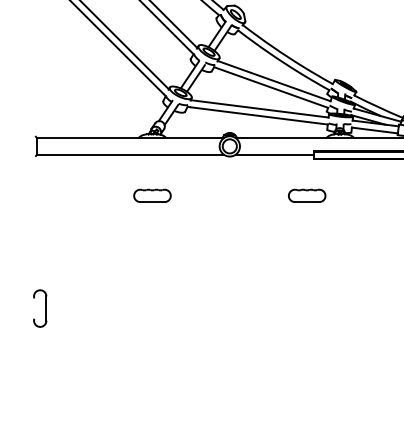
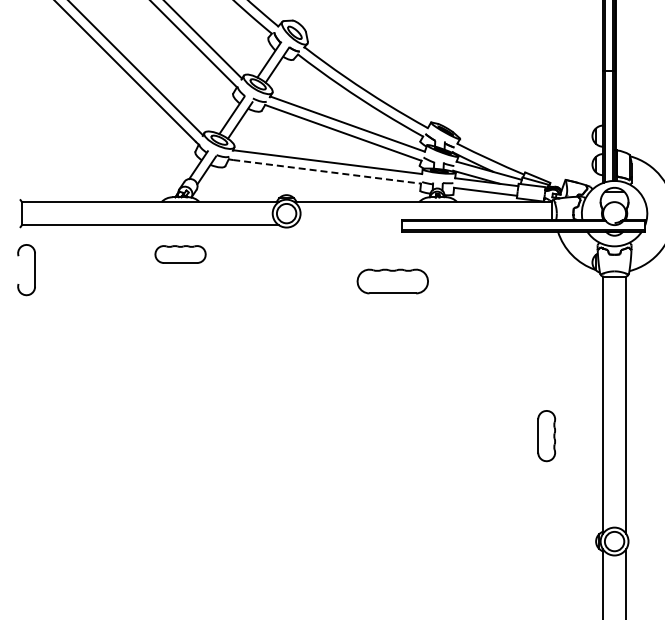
line: (259, 115) -> (327, 171), solid -> dashed
line: (274, 155) -> (348, 225), removed
part: (152, 195) -> (180, 254), moved
part: (306, 195) -> (392, 281), size x1.4
part: (45, 308) -> (34, 270), moved

